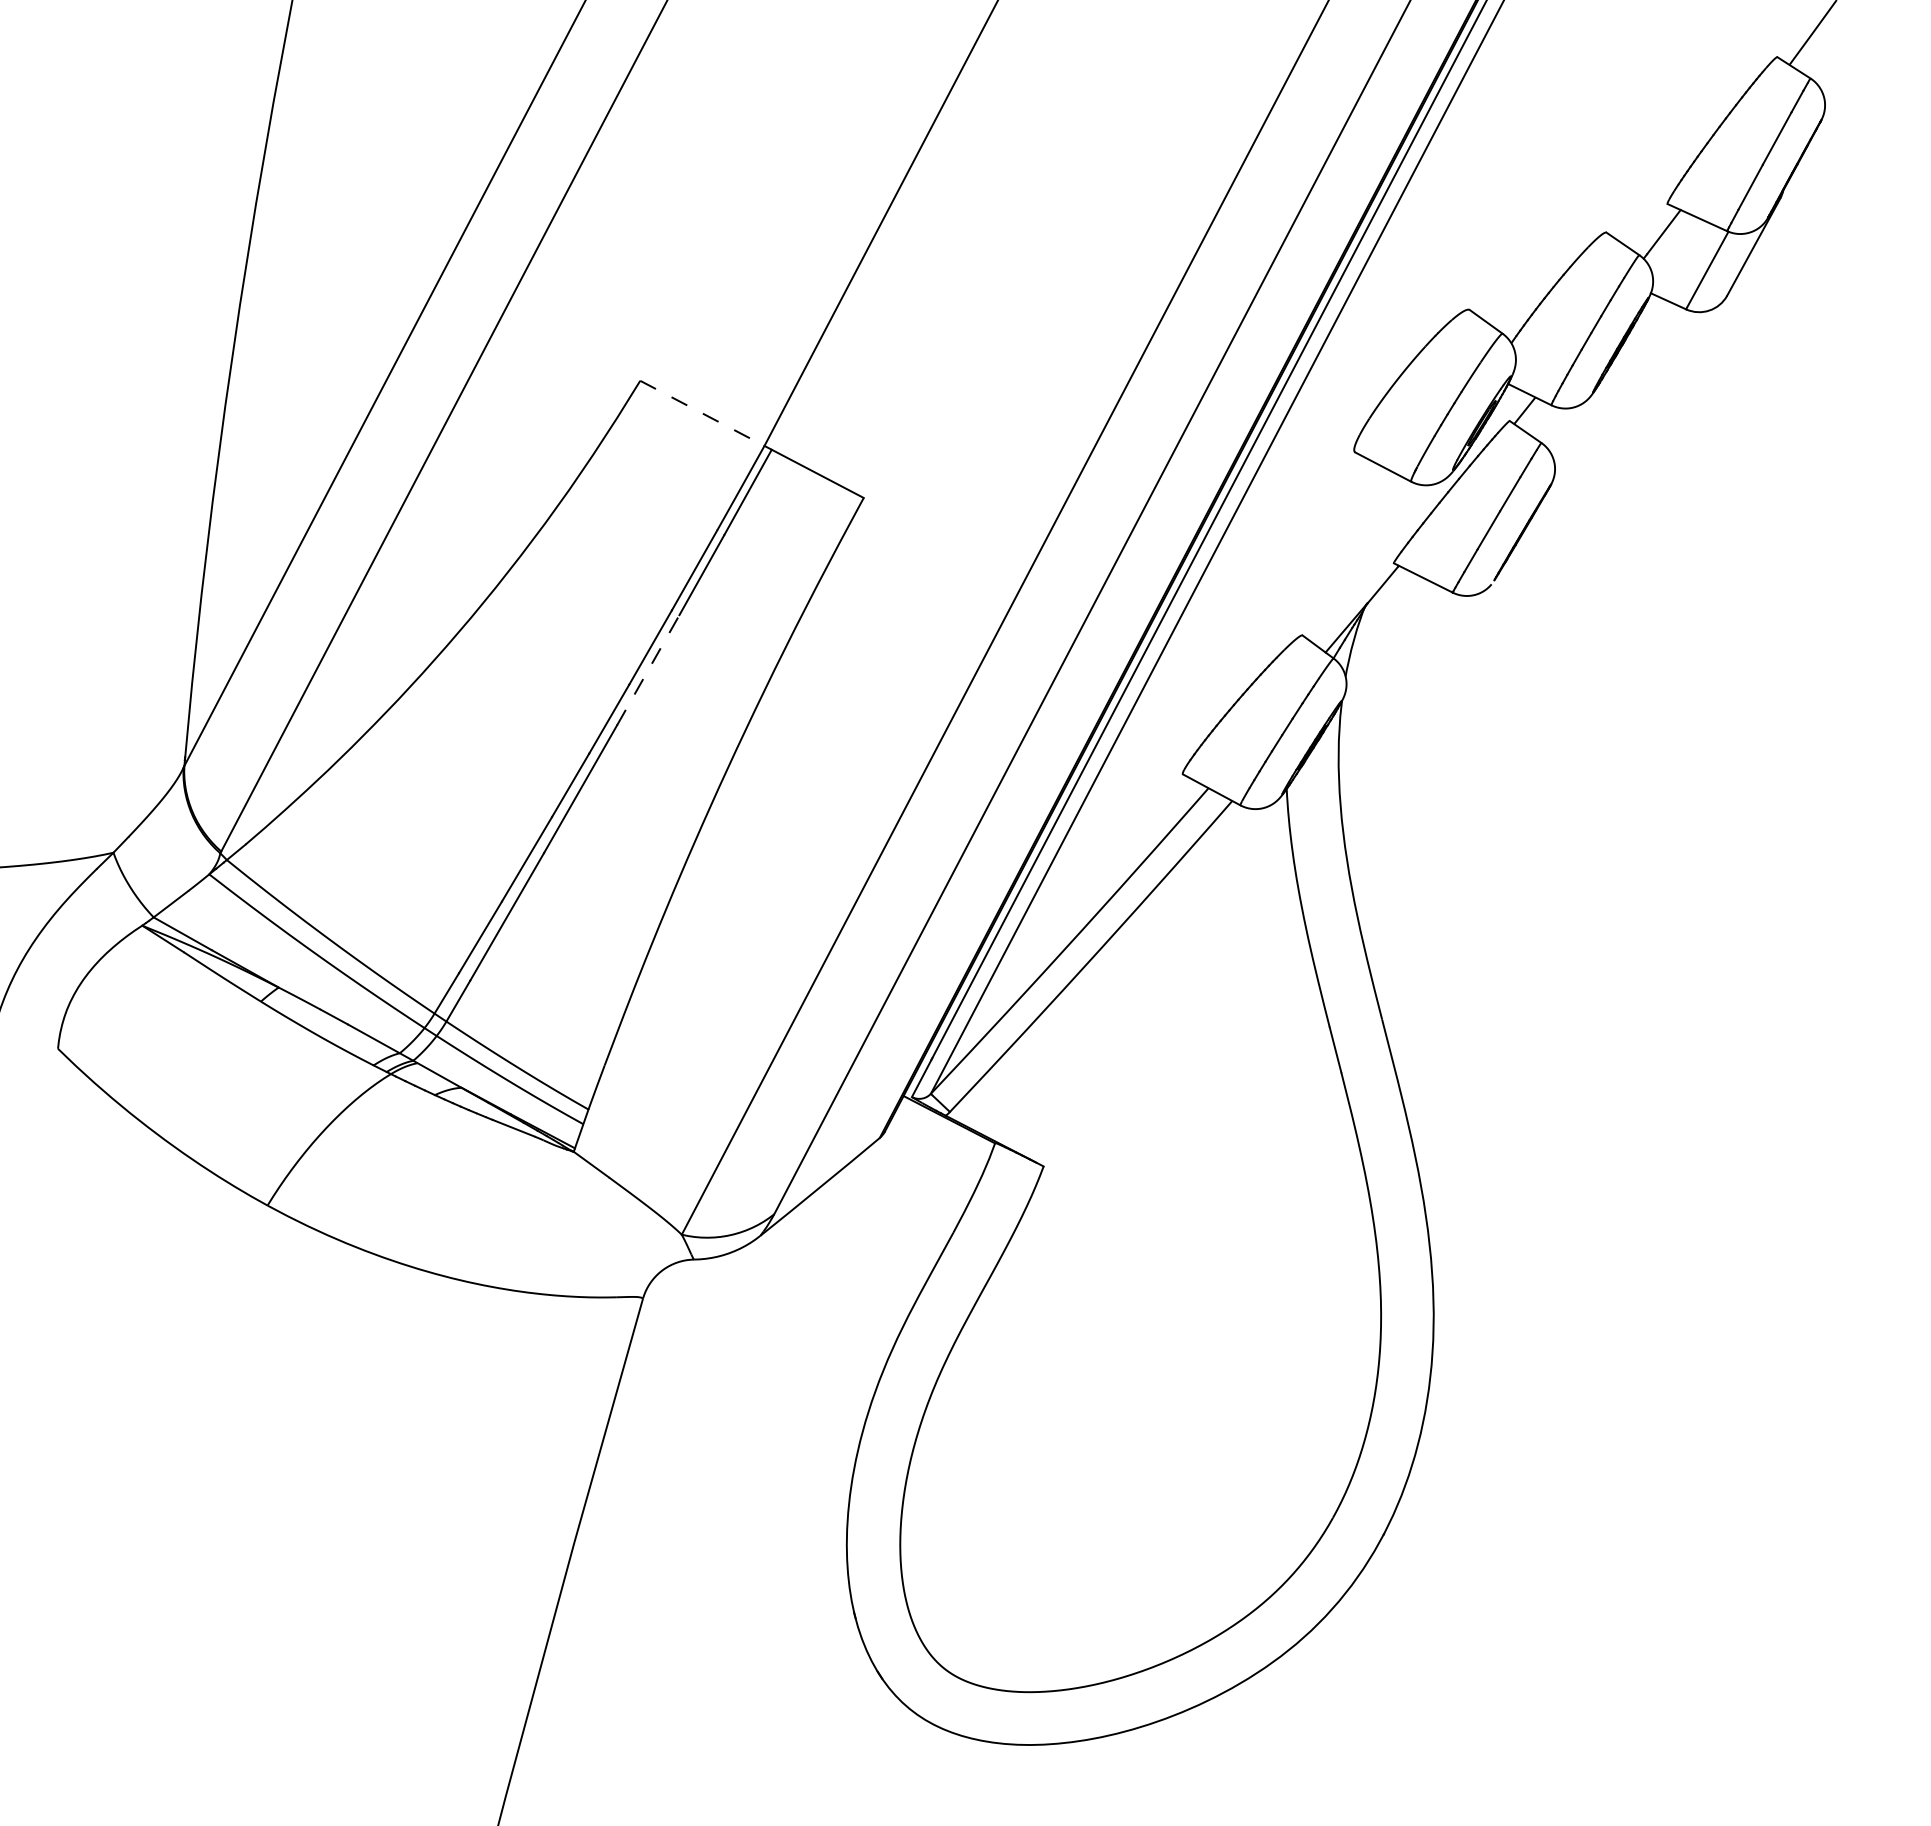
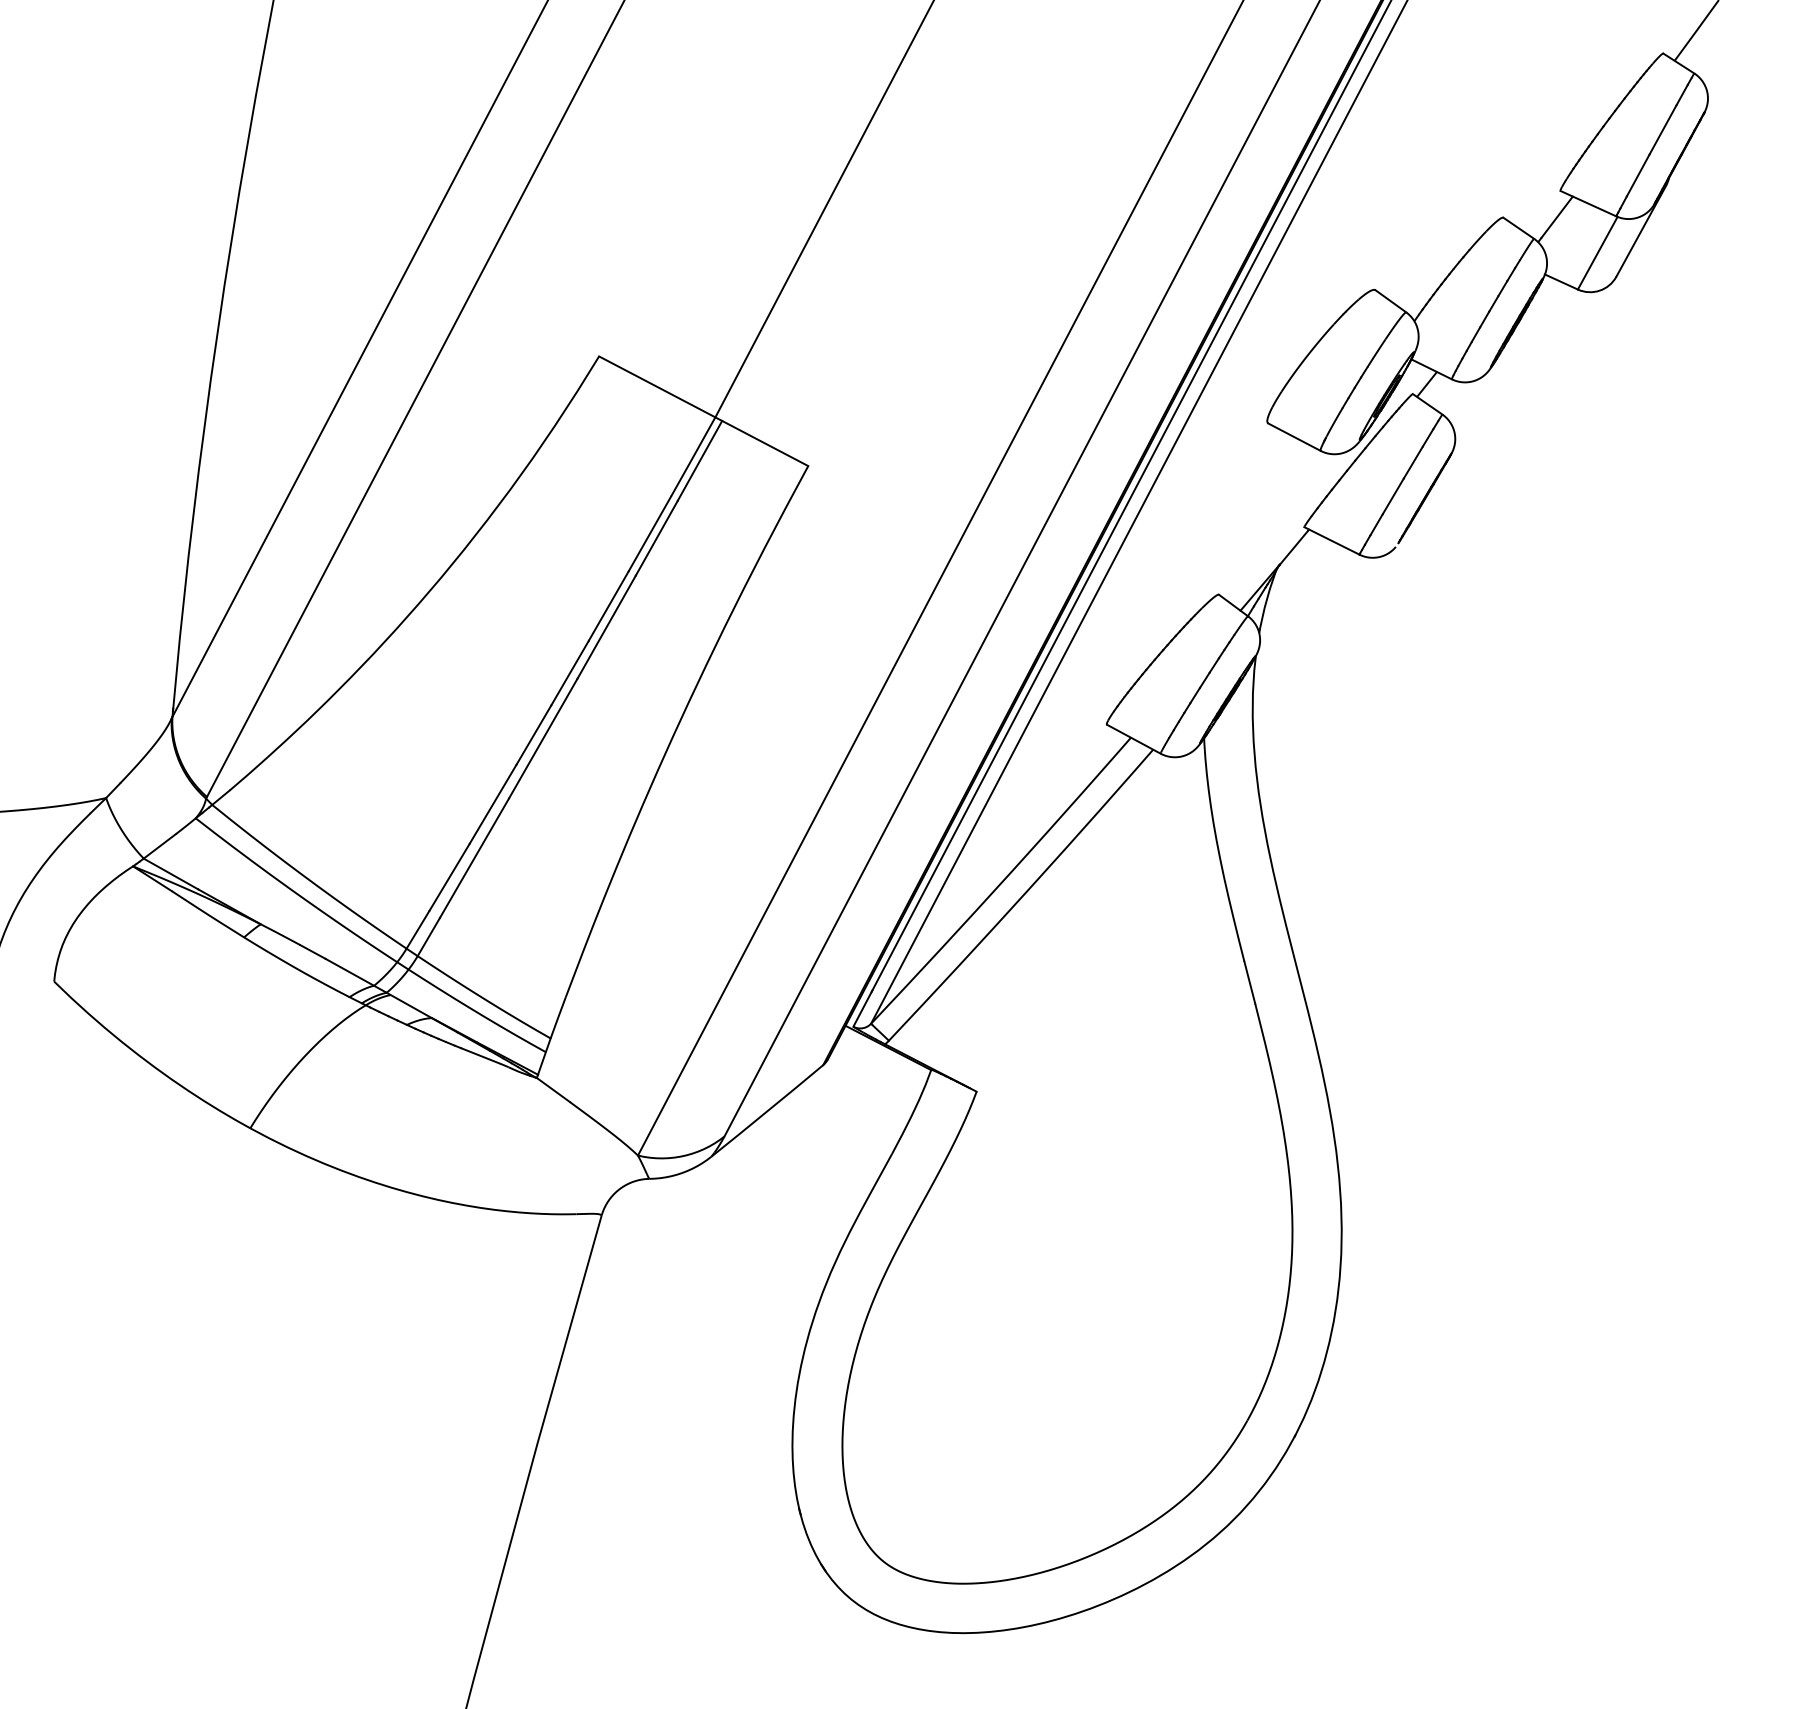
line: (702, 412) -> (657, 386), dashed -> solid
line: (648, 669) -> (606, 626), dashed -> solid

